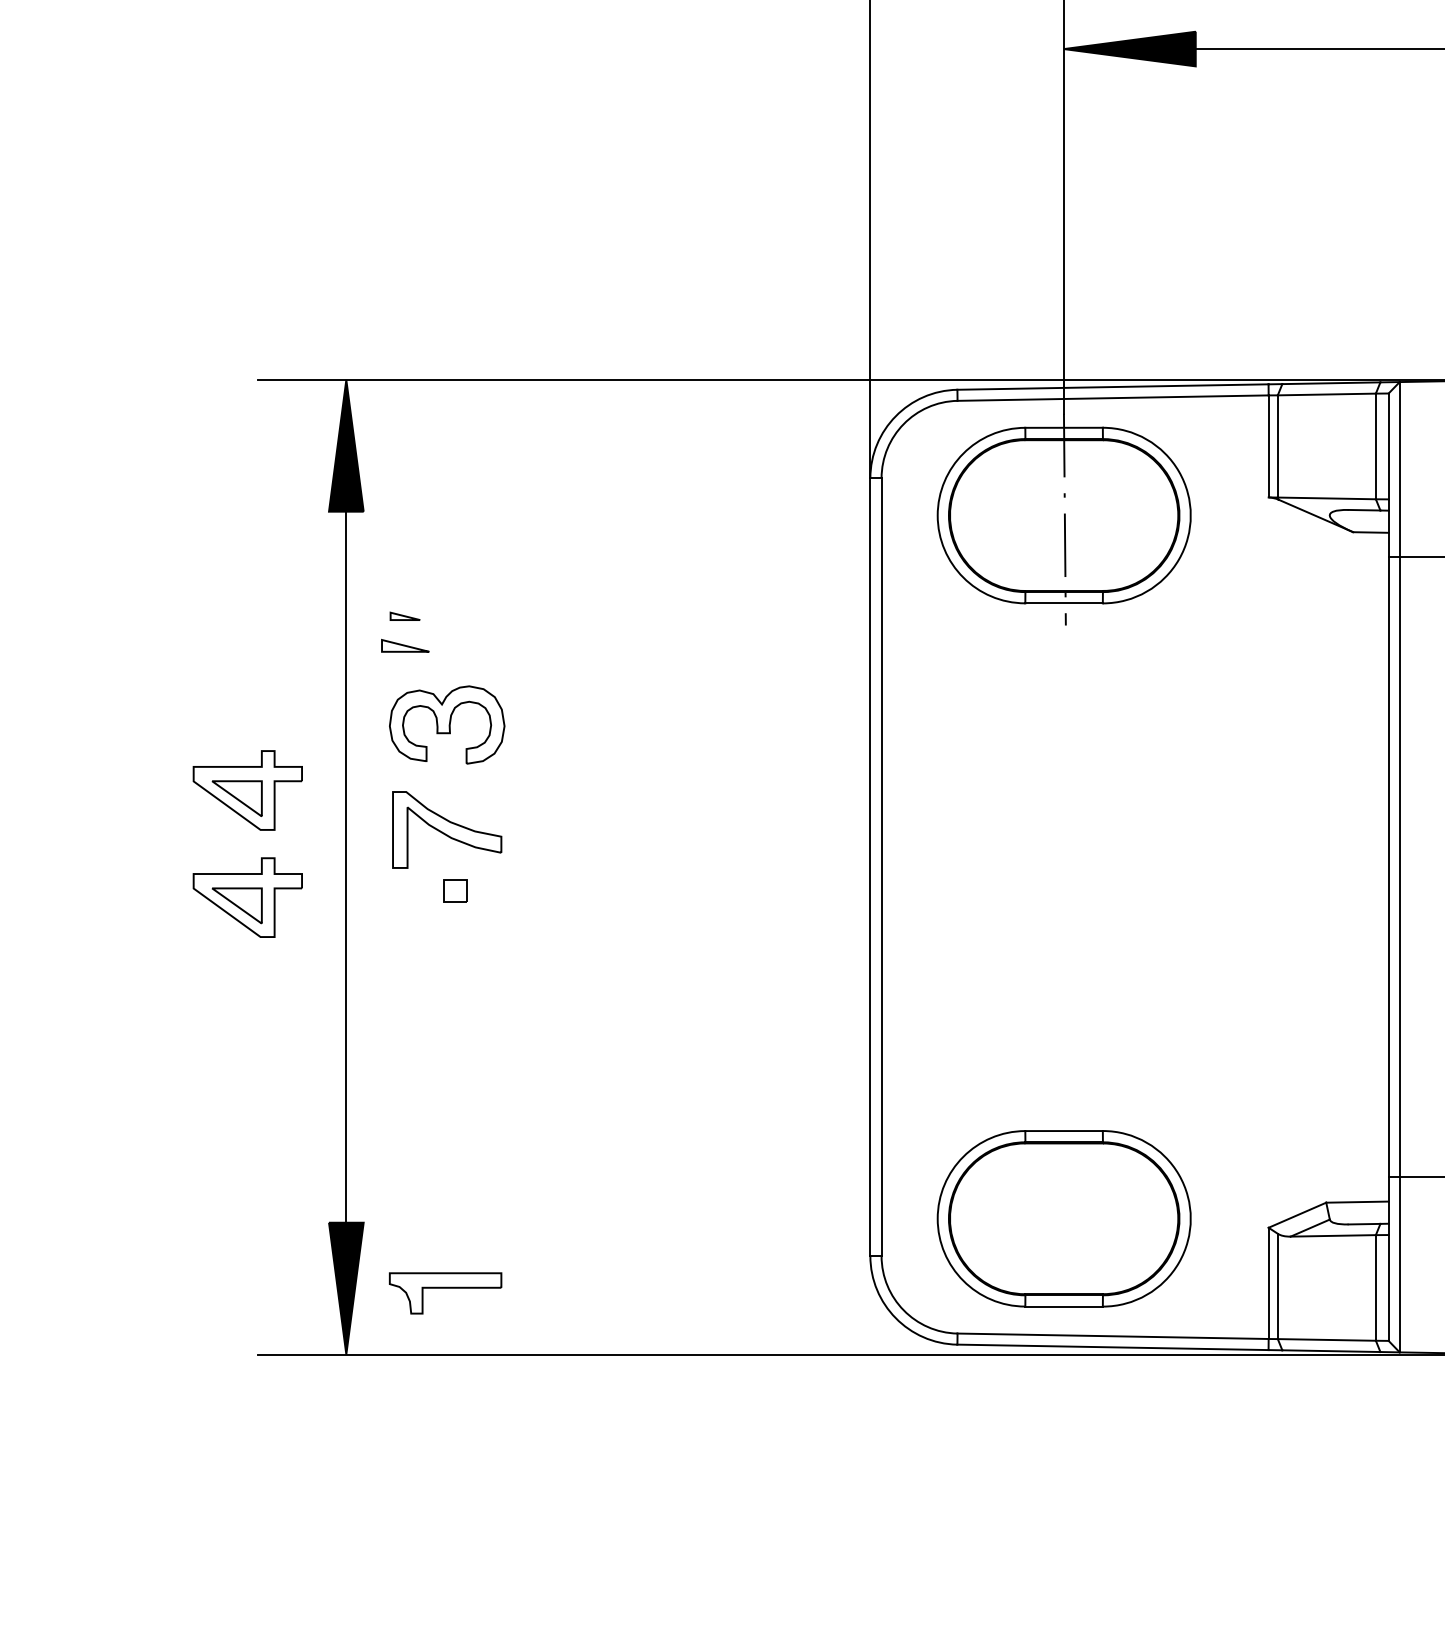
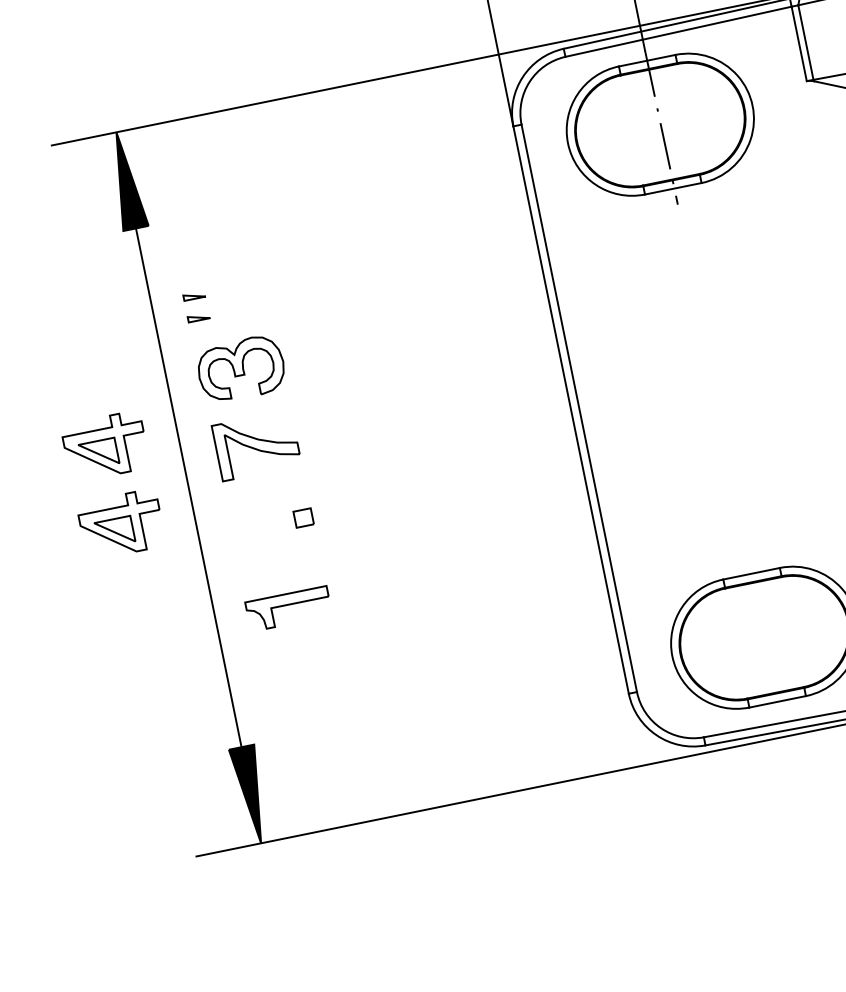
part: (404, 645) -> (198, 317), size x0.62
part: (455, 890) -> (303, 517), moved
part: (445, 1293) -> (288, 609), moved

